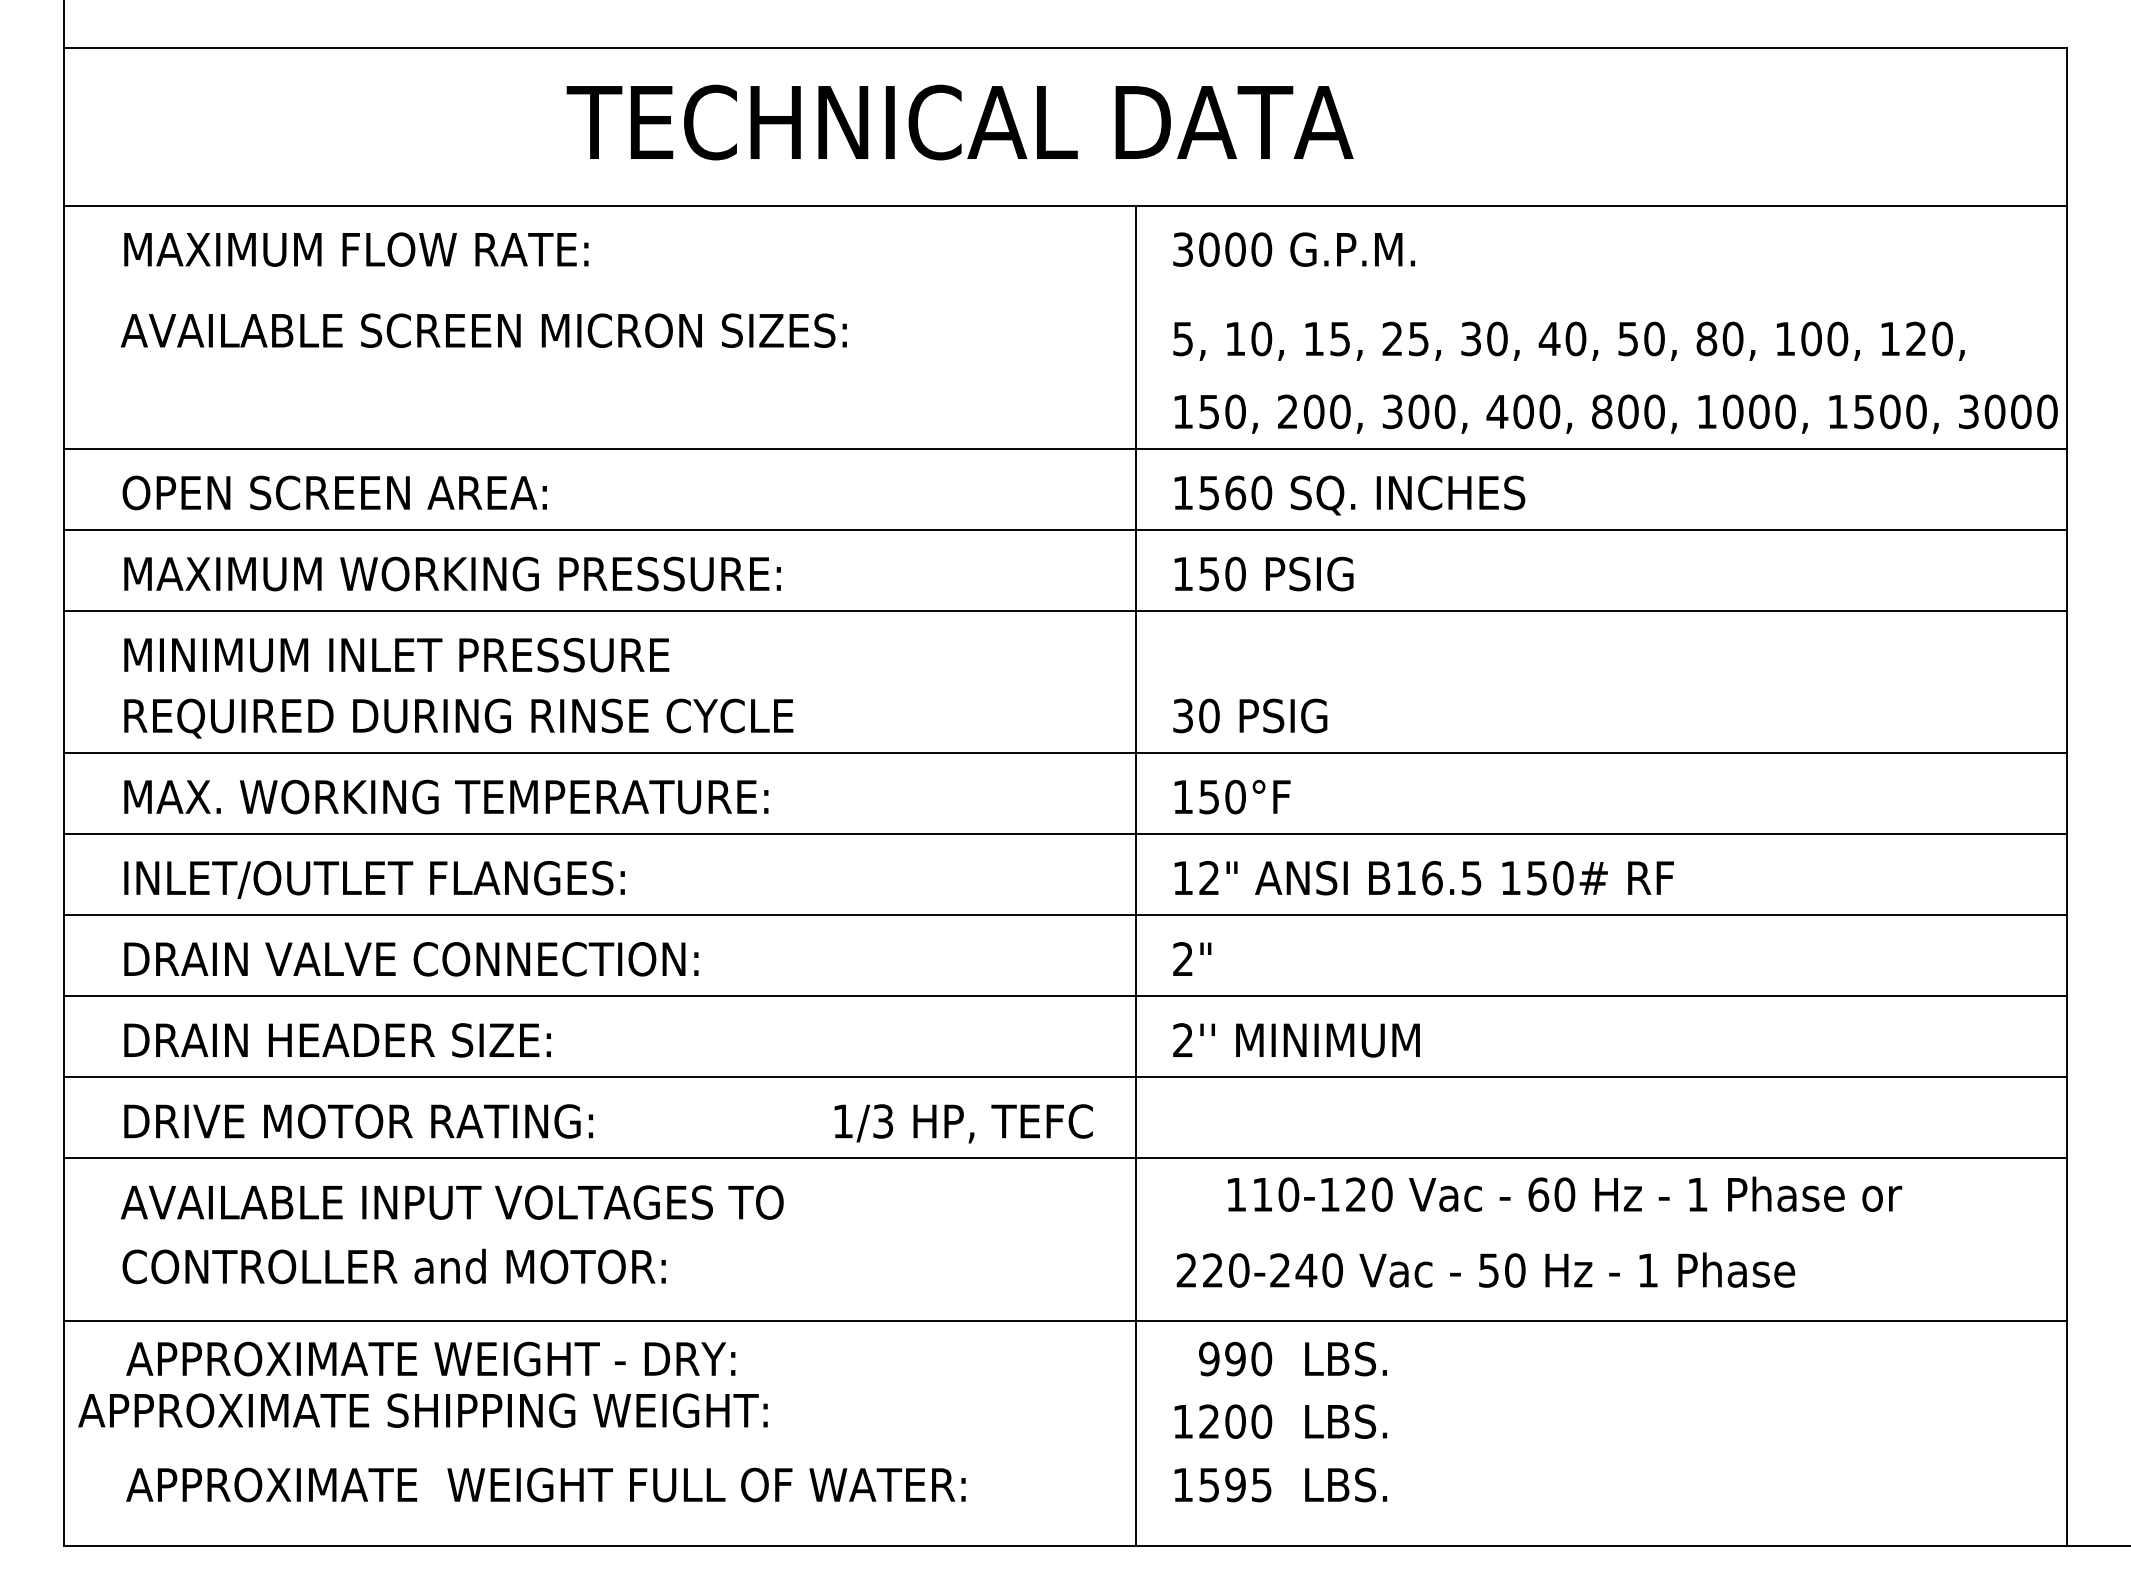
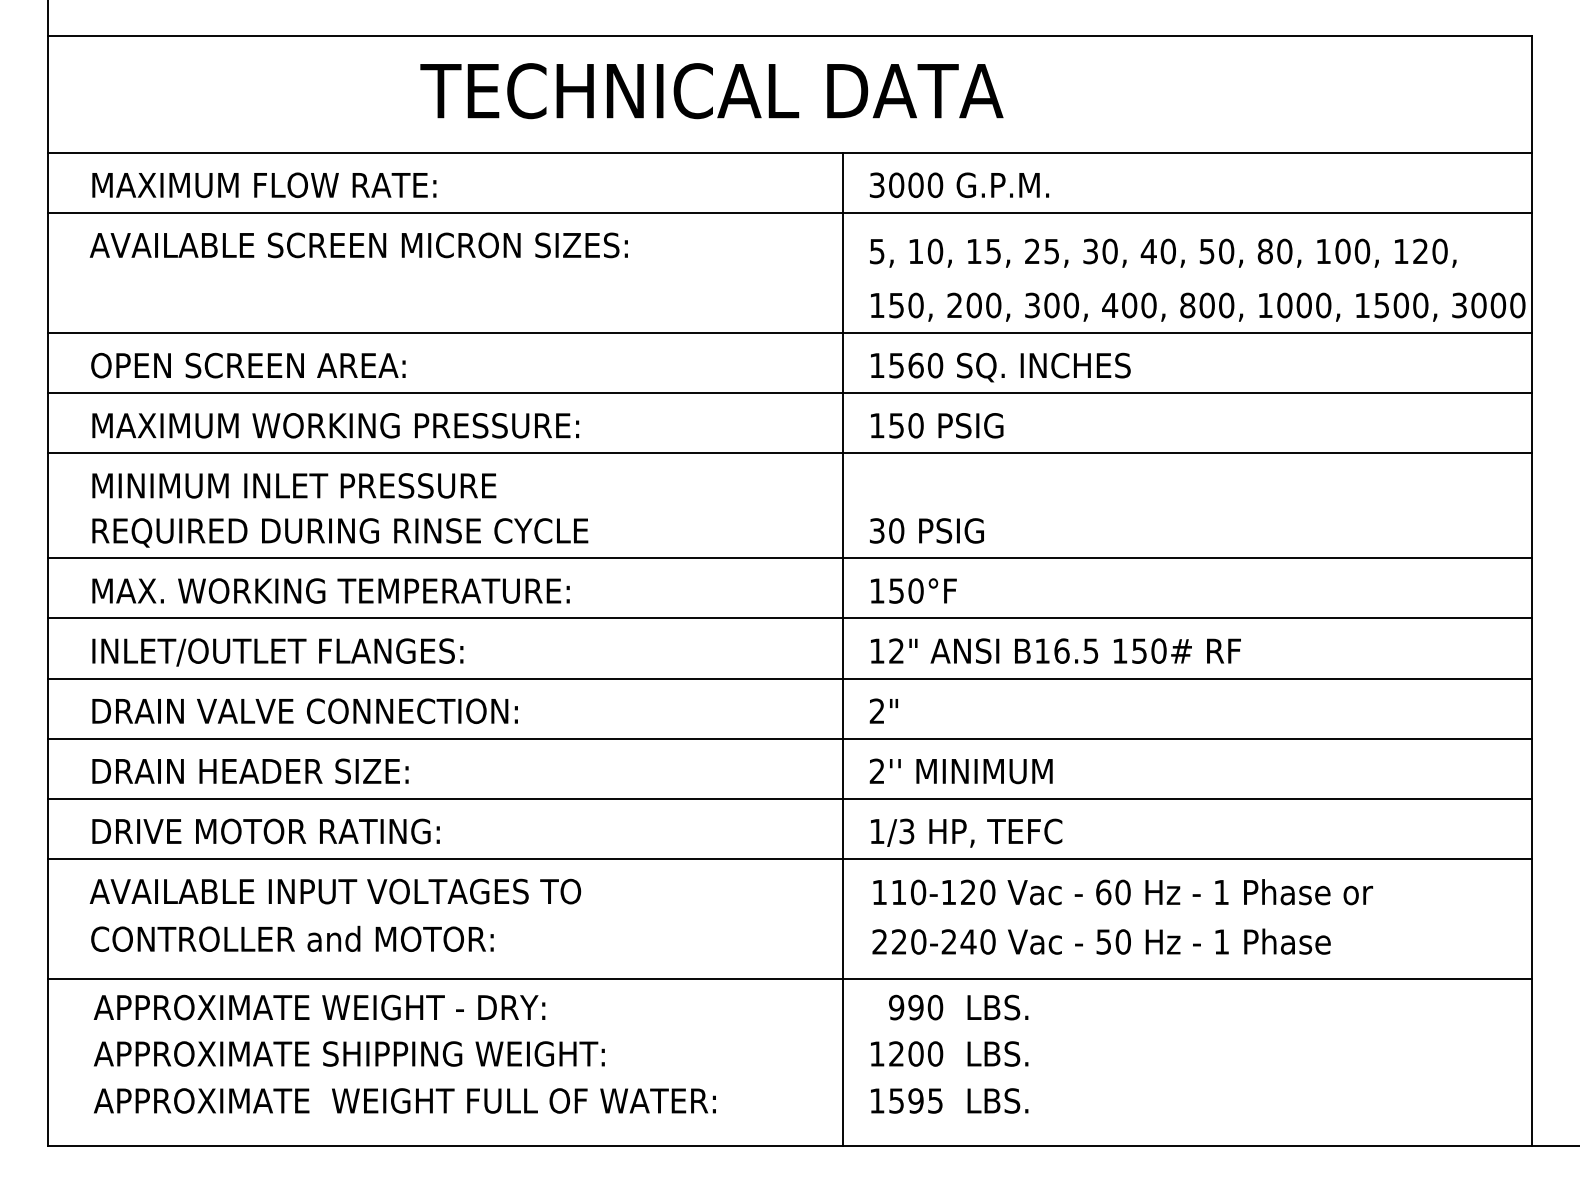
line: (1065, 286) -> (790, 212), added
text: (963, 1123) -> (966, 833), moved
text: (1565, 1193) -> (1123, 891), moved
text: (422, 1410) -> (348, 1053), moved

